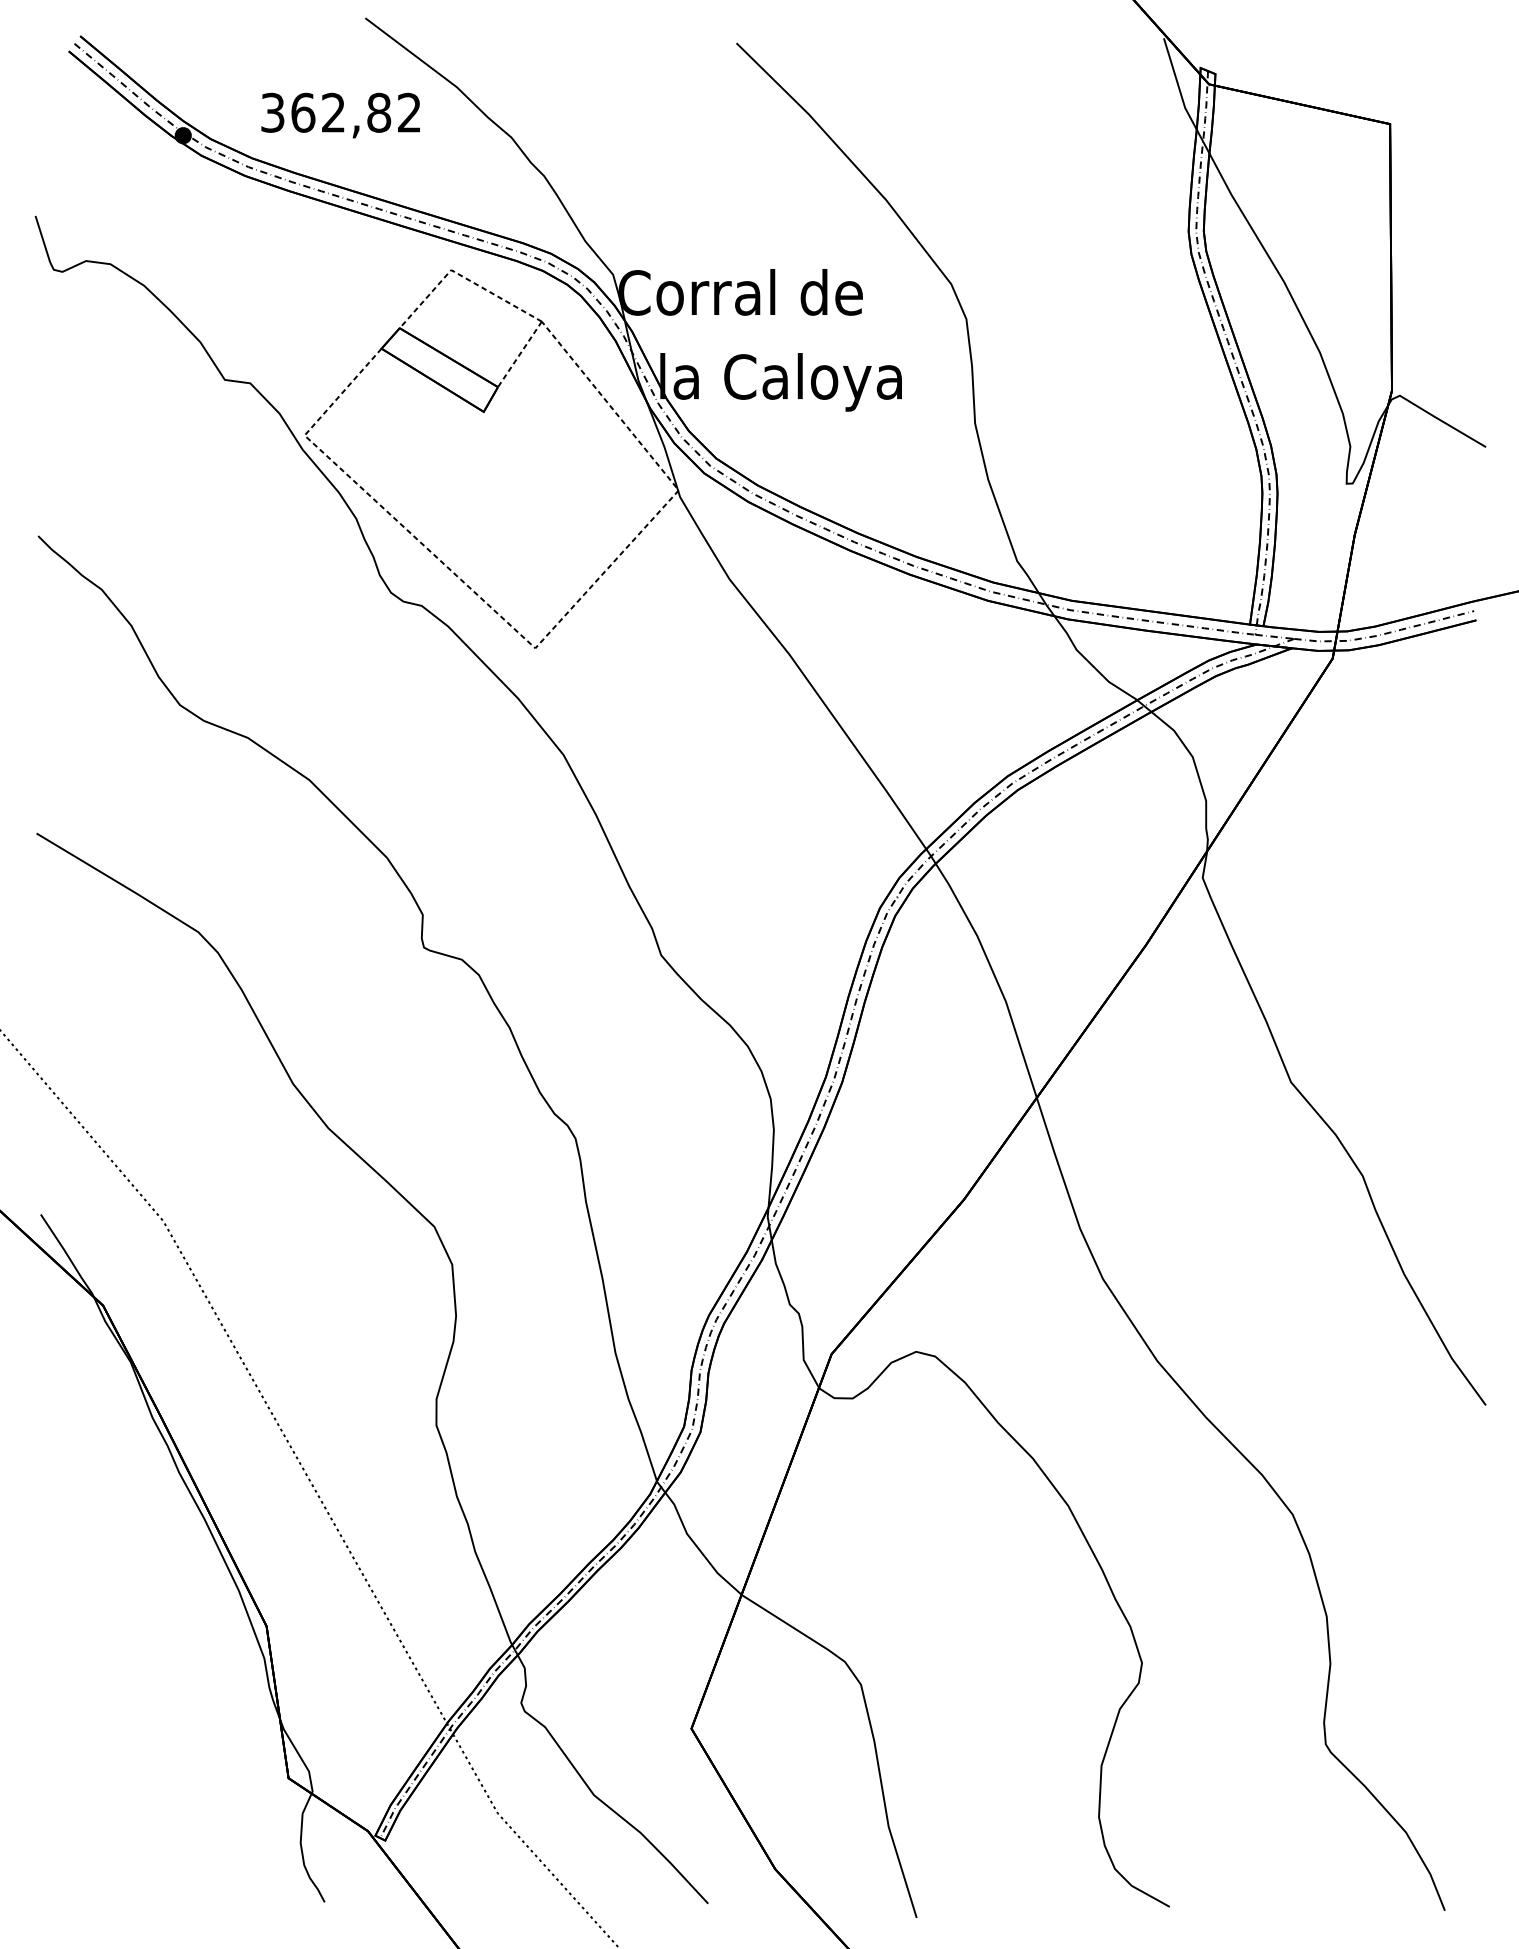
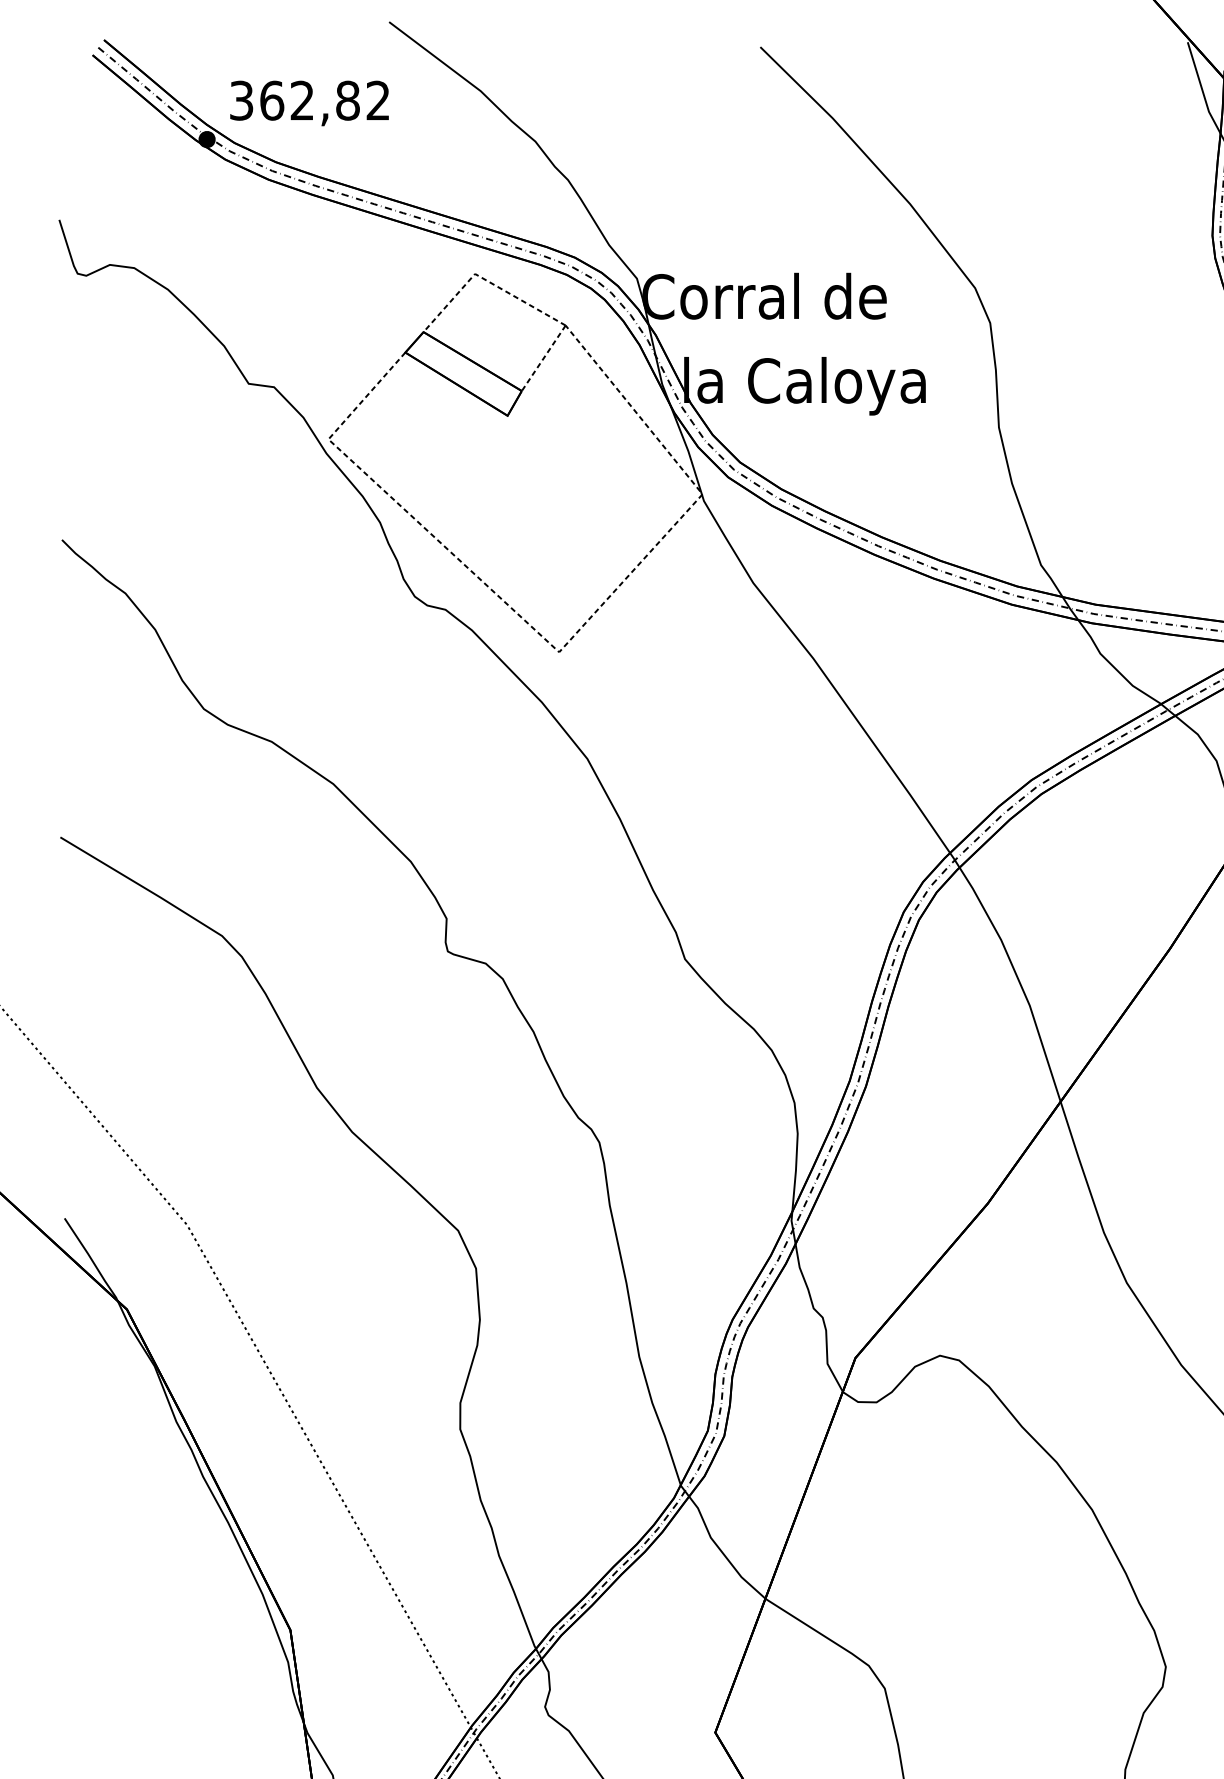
text: (340, 115) -> (309, 103), moved

